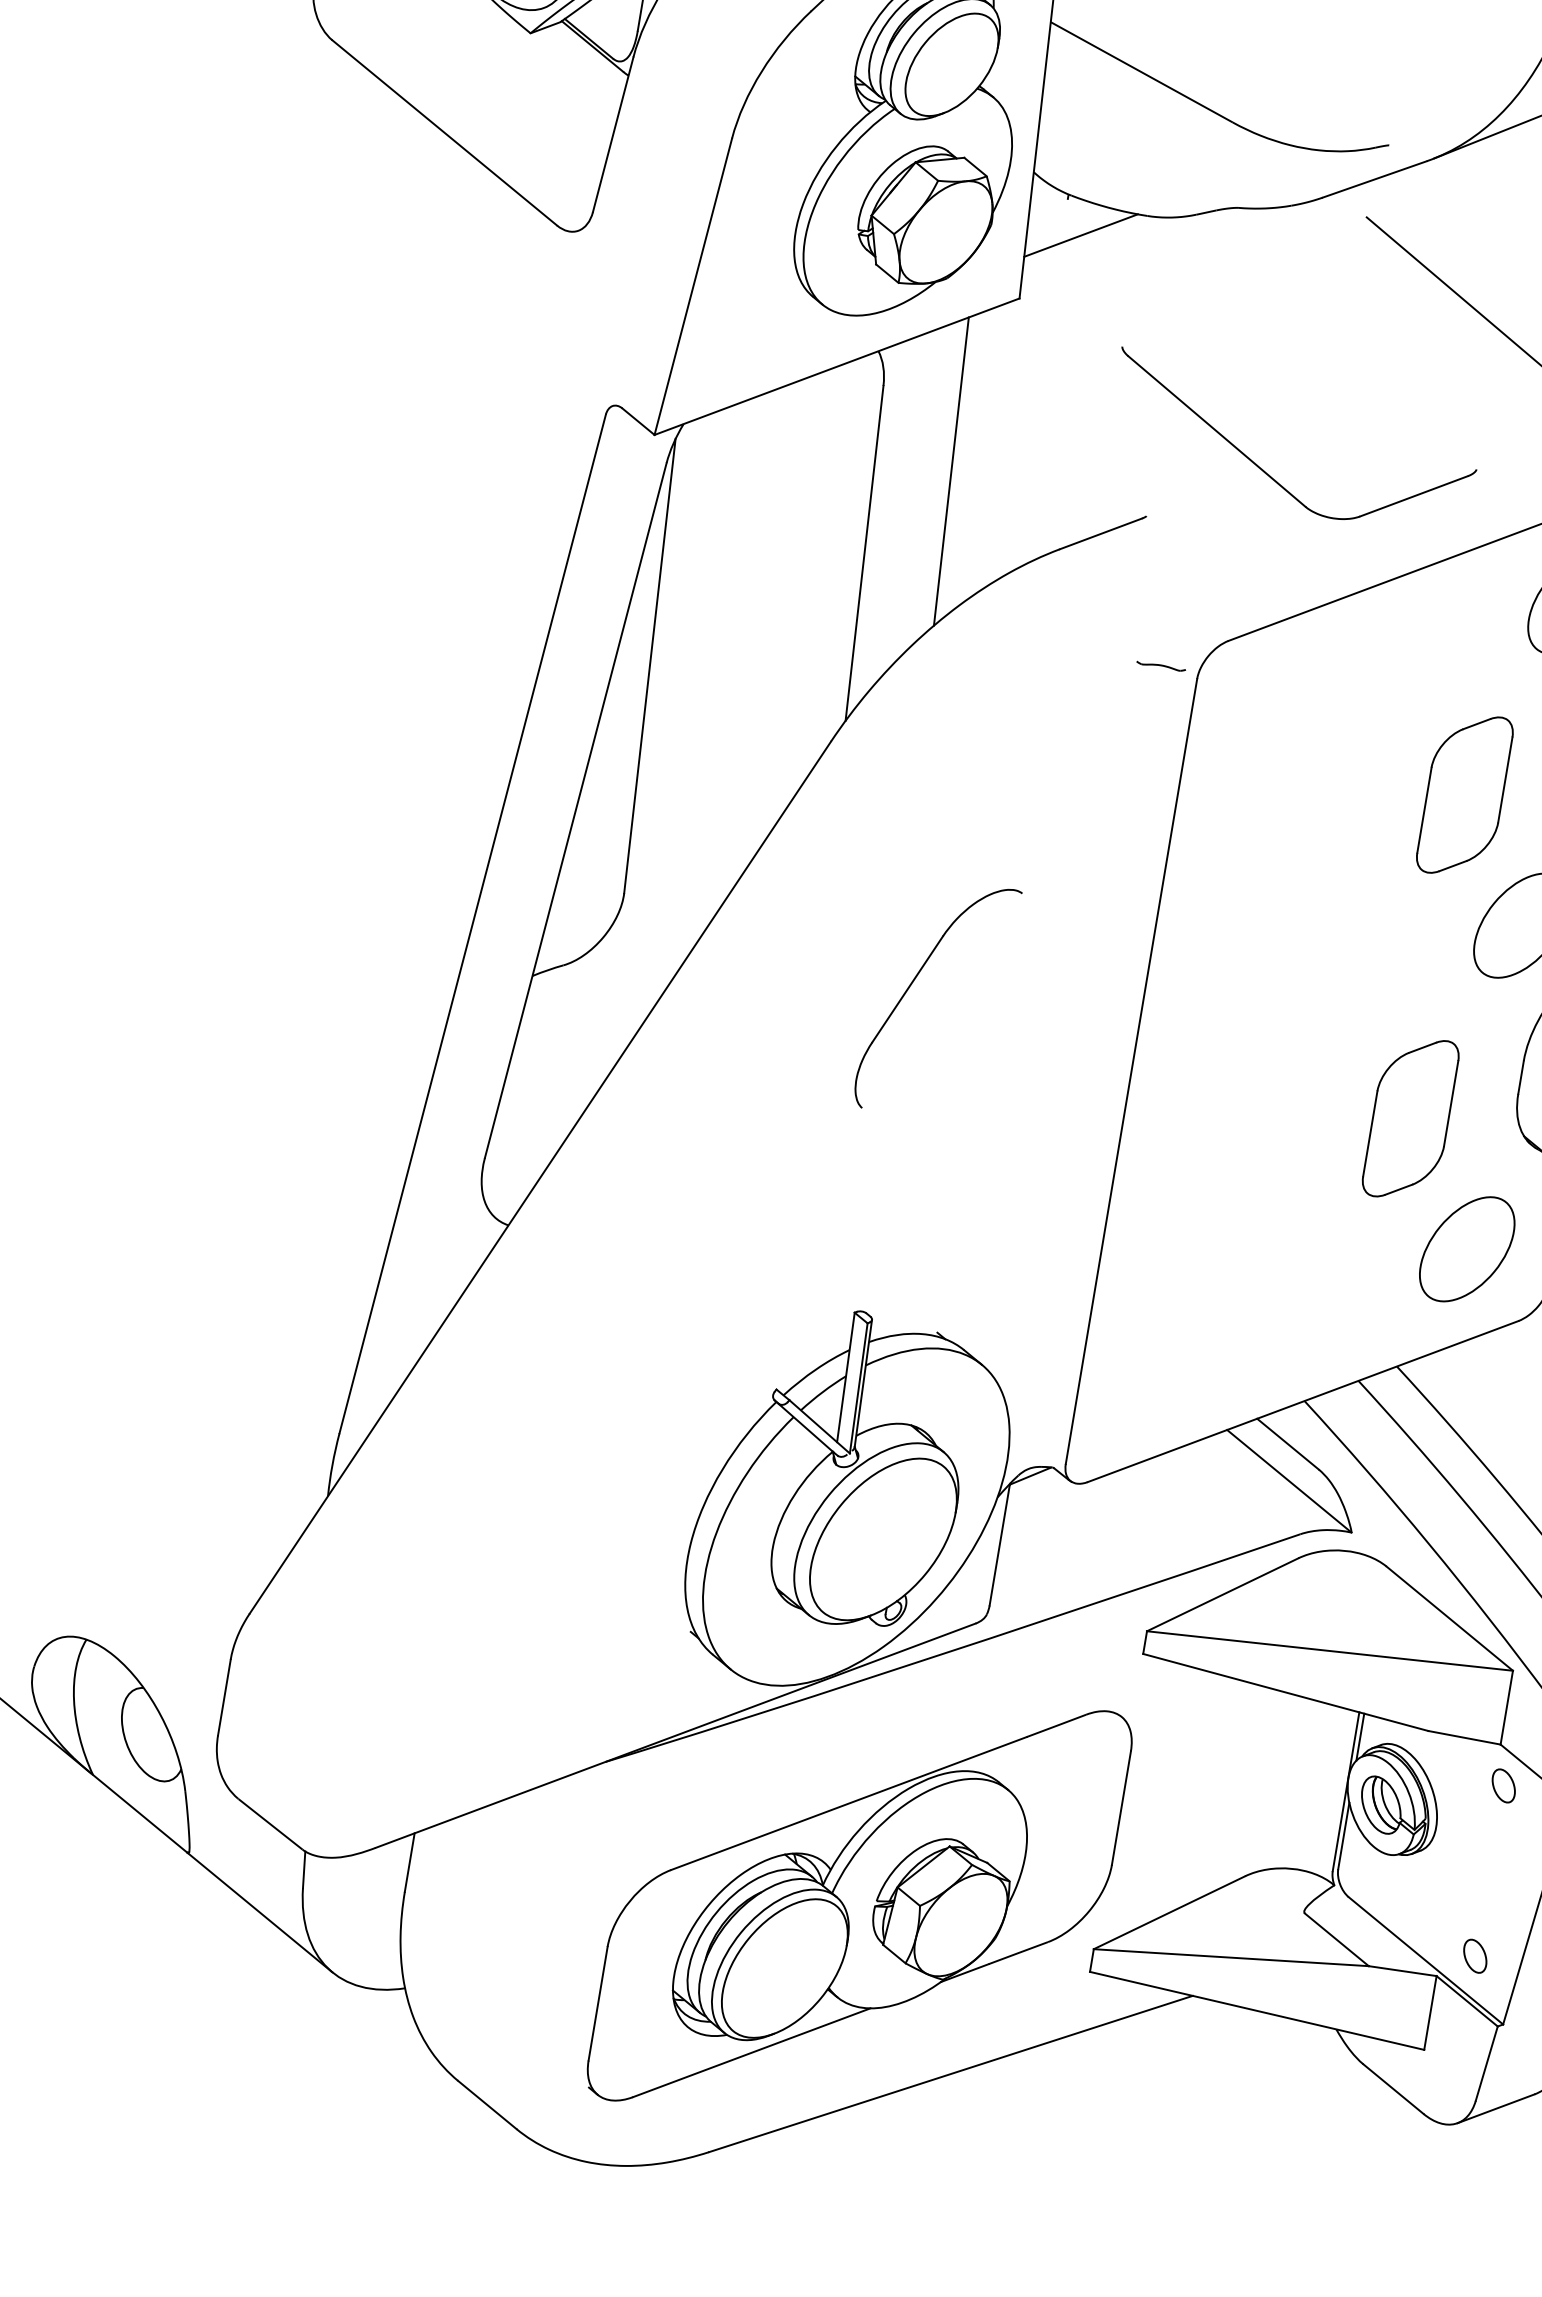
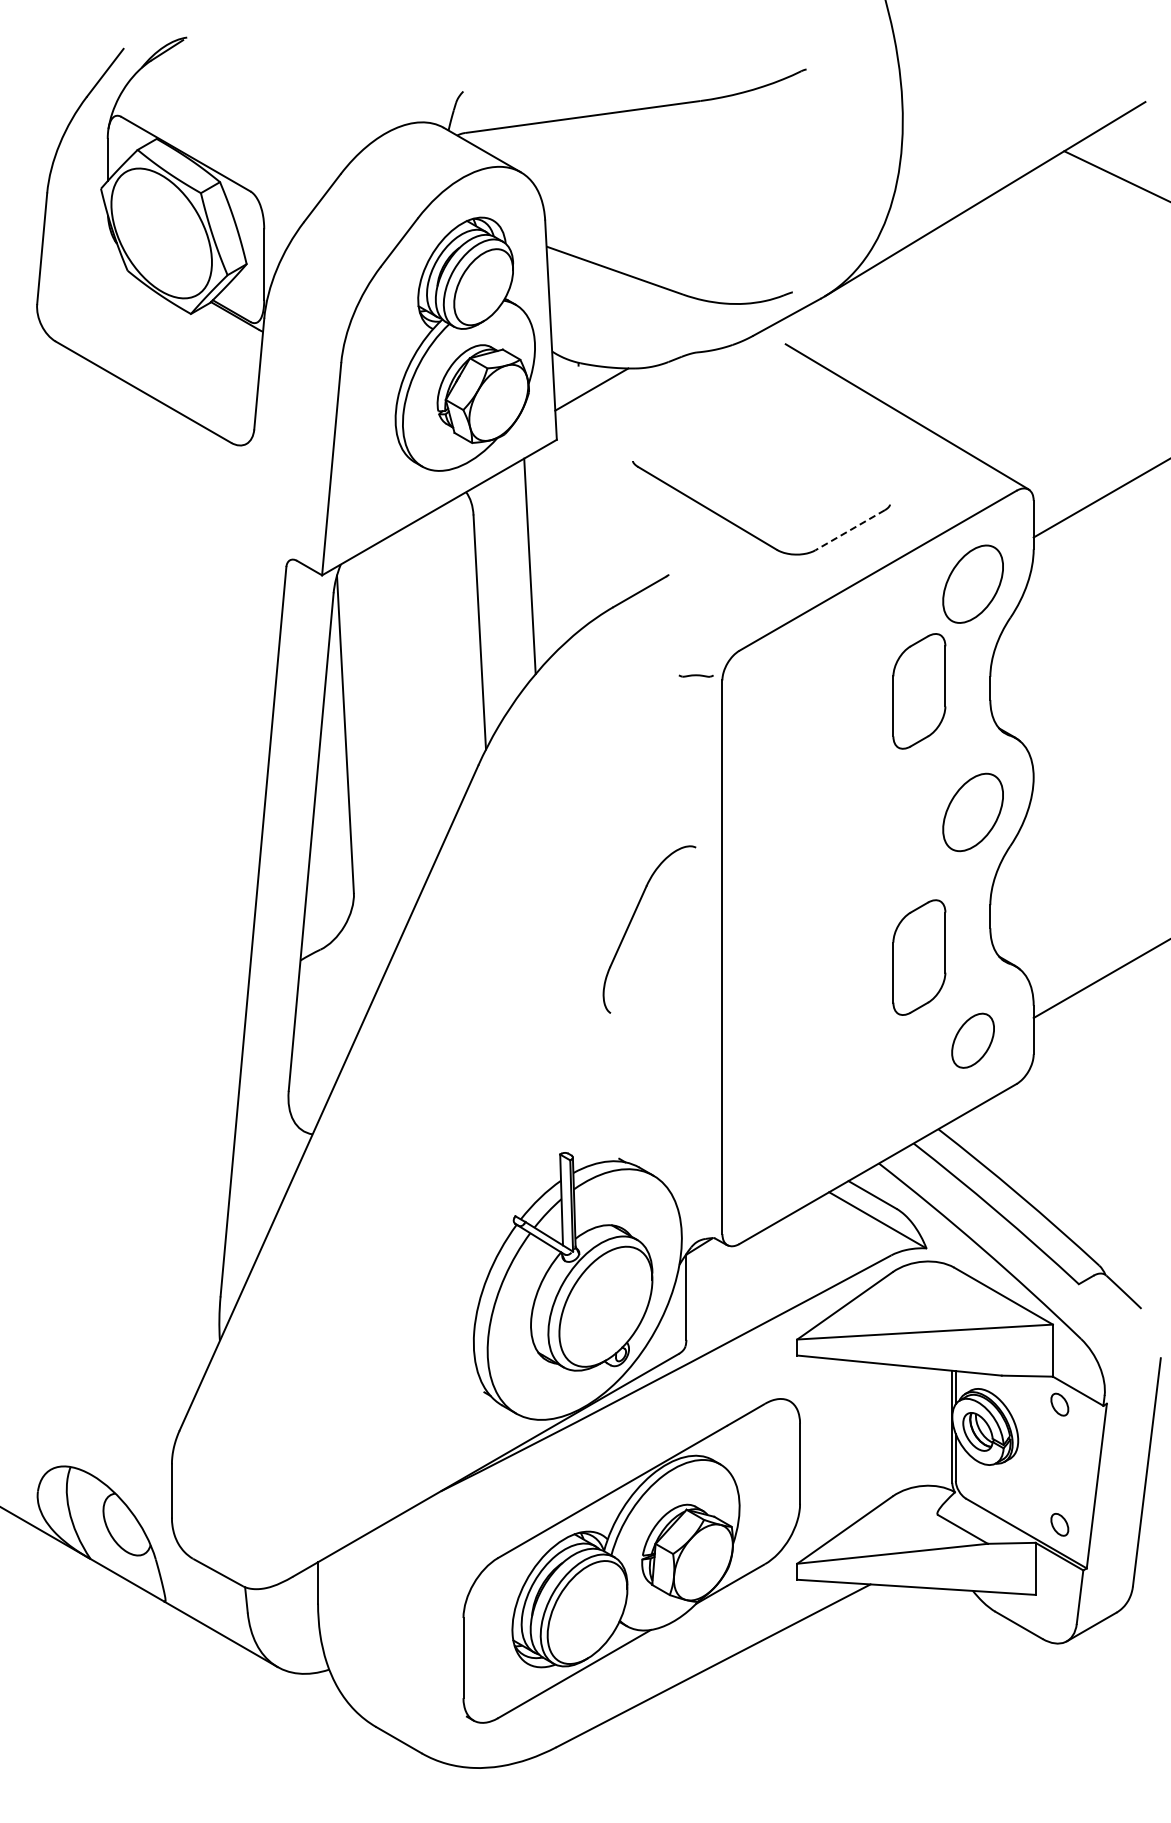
line: (1412, 496) -> (849, 530), solid -> dashed
part: (1465, 795) -> (919, 691), moved
part: (914, 981) -> (632, 920), moved
part: (1466, 1248) -> (972, 1040), size x0.7

